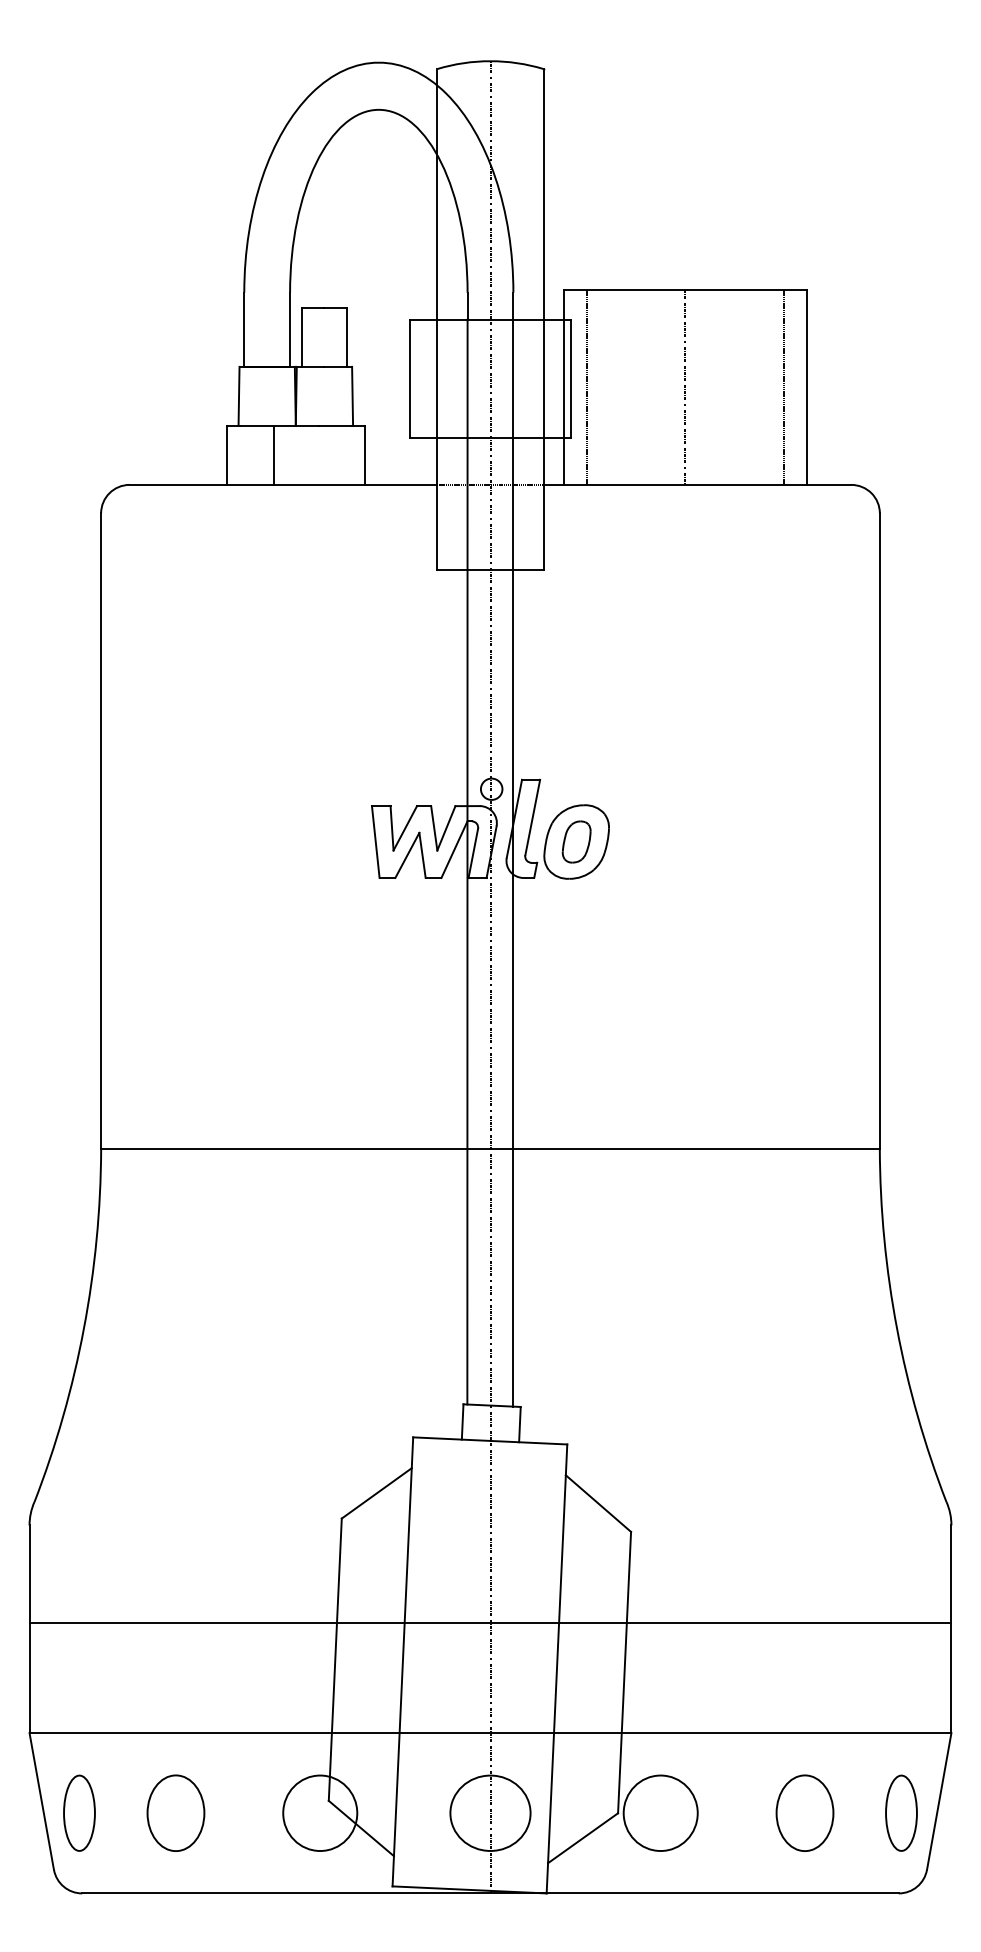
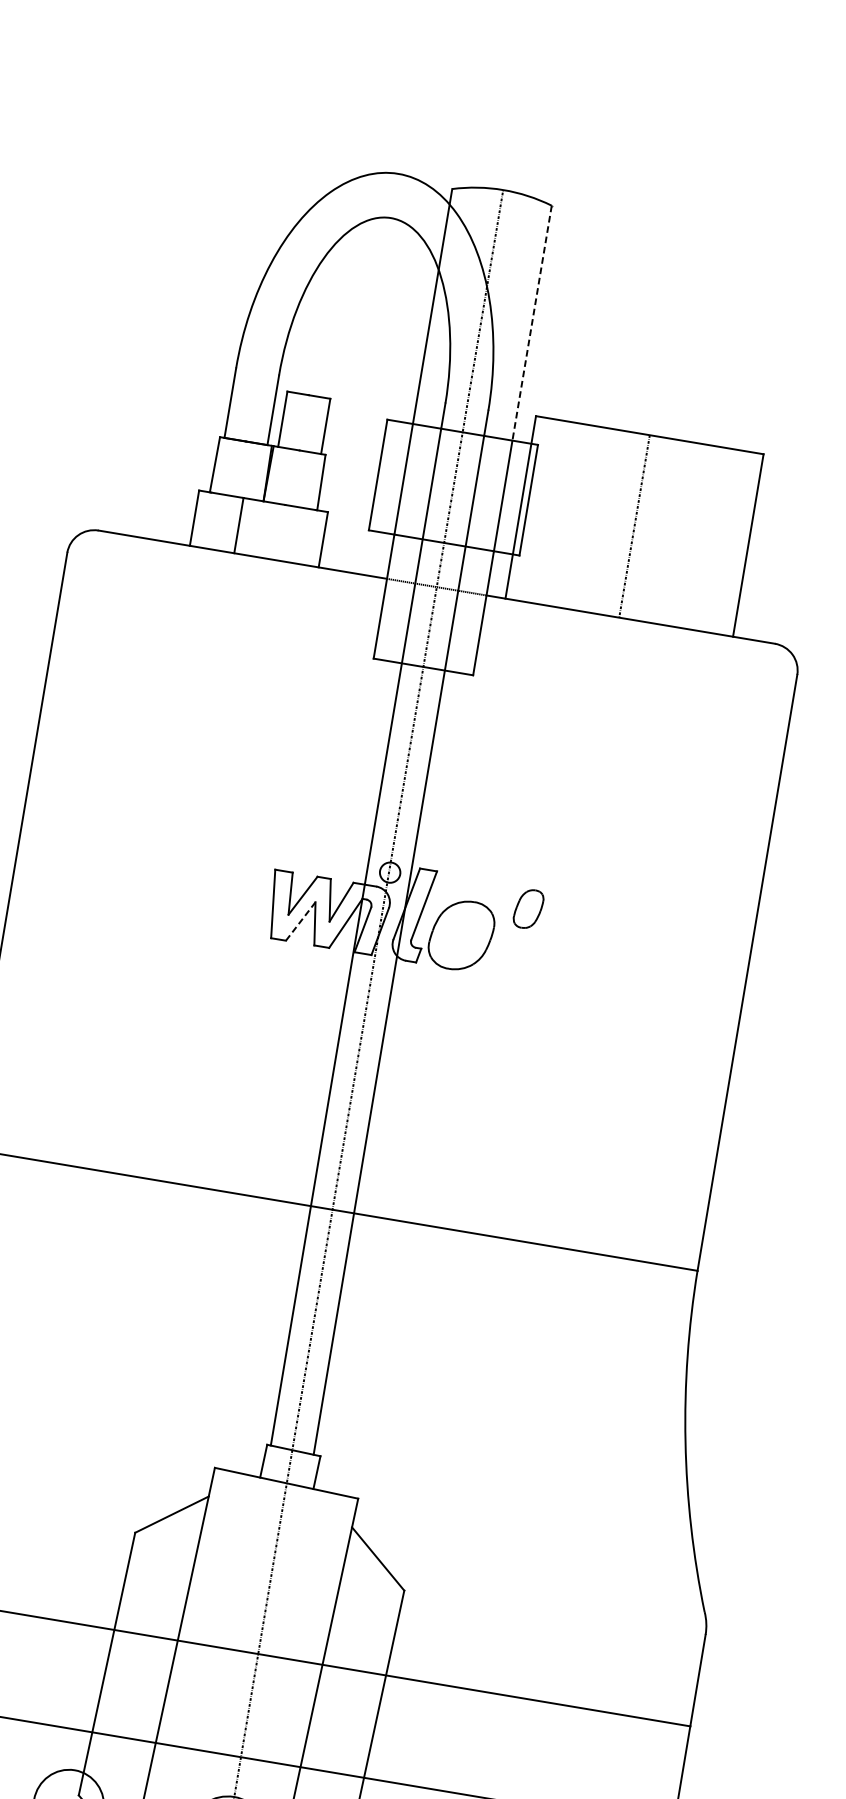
line: (543, 194) -> (532, 323), solid -> dashed
line: (586, 387) -> (542, 510), removed
line: (783, 387) -> (726, 541), removed
part: (576, 841) -> (528, 908), moved
line: (407, 855) -> (300, 921), solid -> dashed

